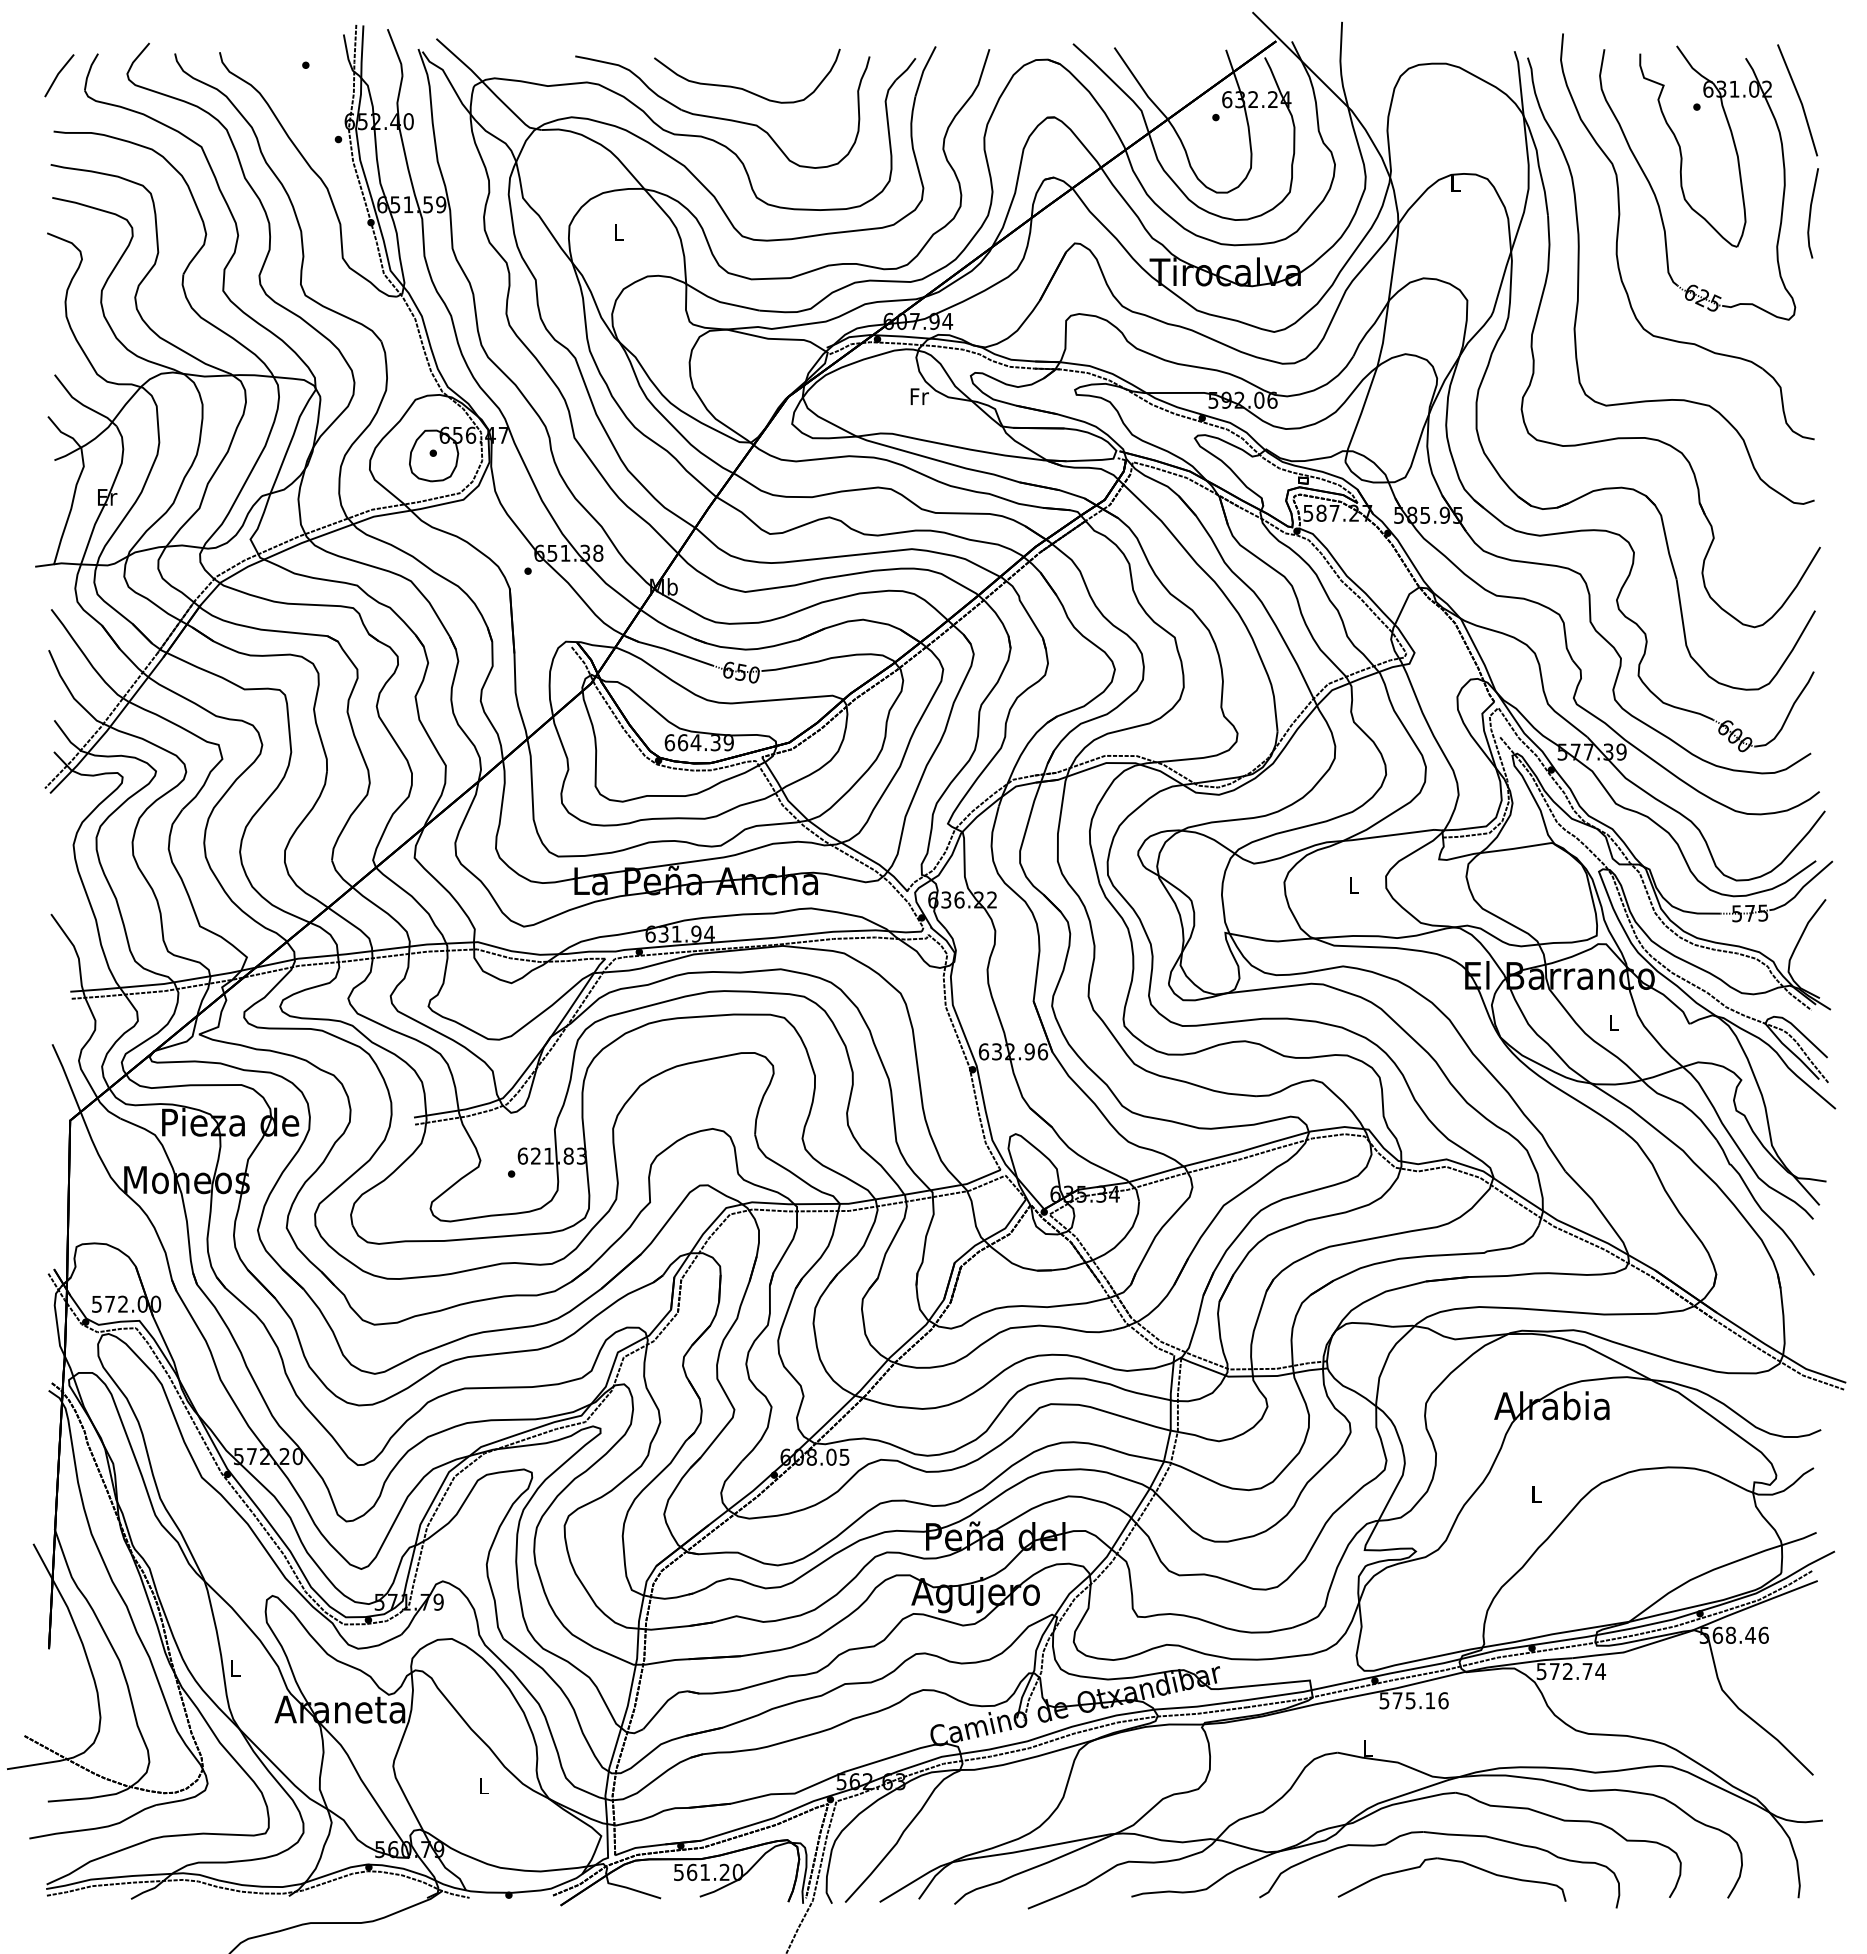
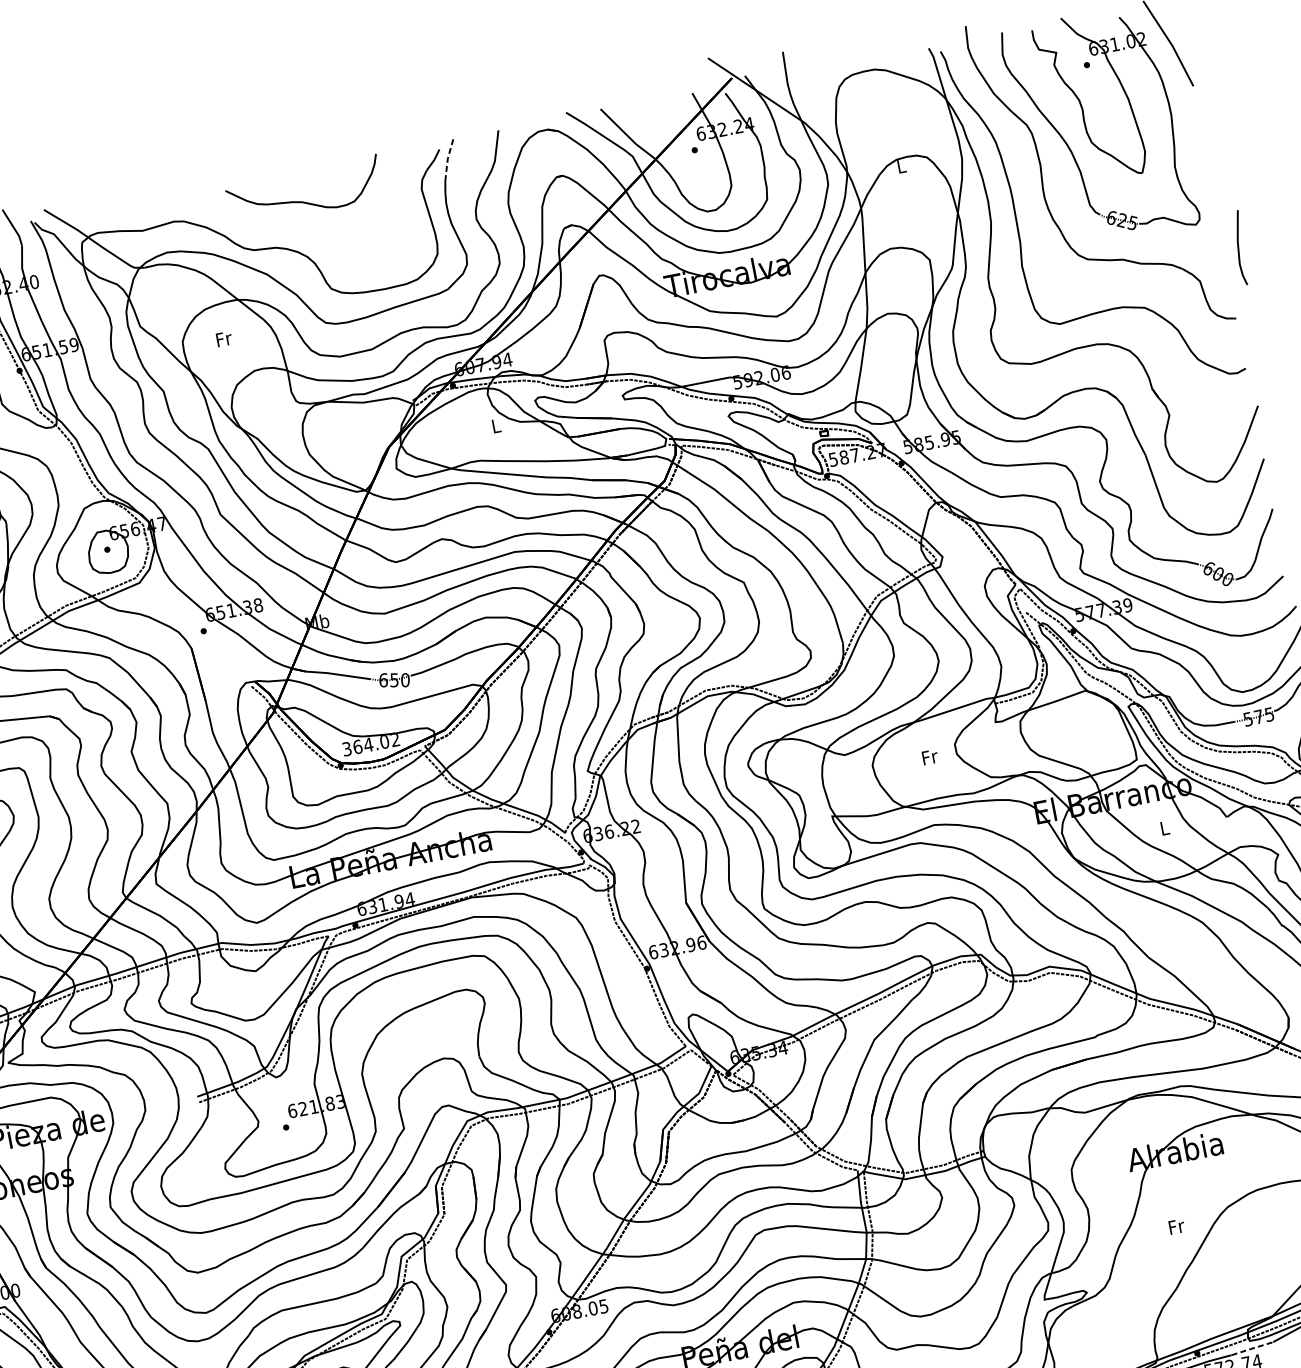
line: (923, 71) -> (447, 159), solid -> dashed
part: (721, 117) -> (289, 228), removed
line: (1811, 213) -> (1239, 248), moved
text: (619, 231) -> (224, 338), L -> Fr
text: (919, 396) -> (496, 425), Fr -> L
text: (698, 742) -> (370, 744), 664.39 -> 364.02
text: (1354, 885) -> (930, 757), L -> Fr
text: (1537, 1494) -> (1177, 1226), L -> Fr
line: (1597, 1655) -> (1252, 1348), solid -> dashed

